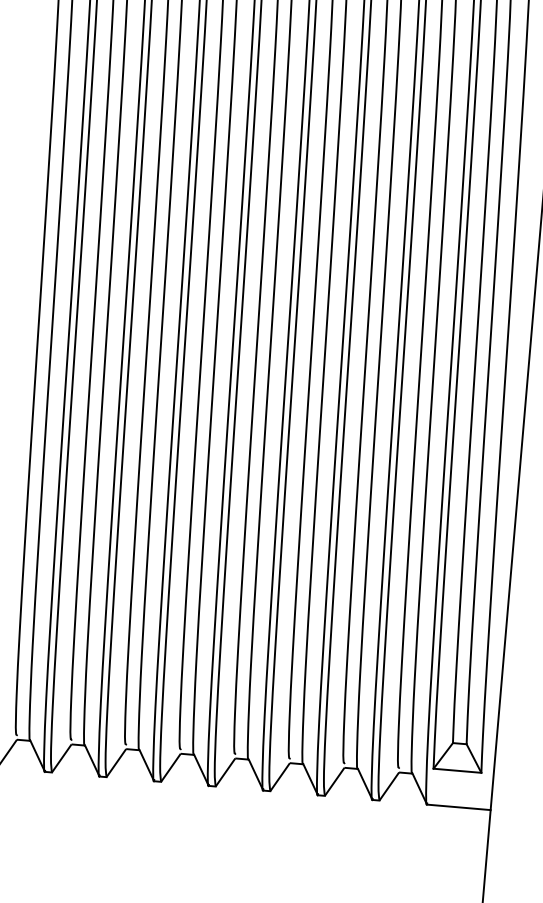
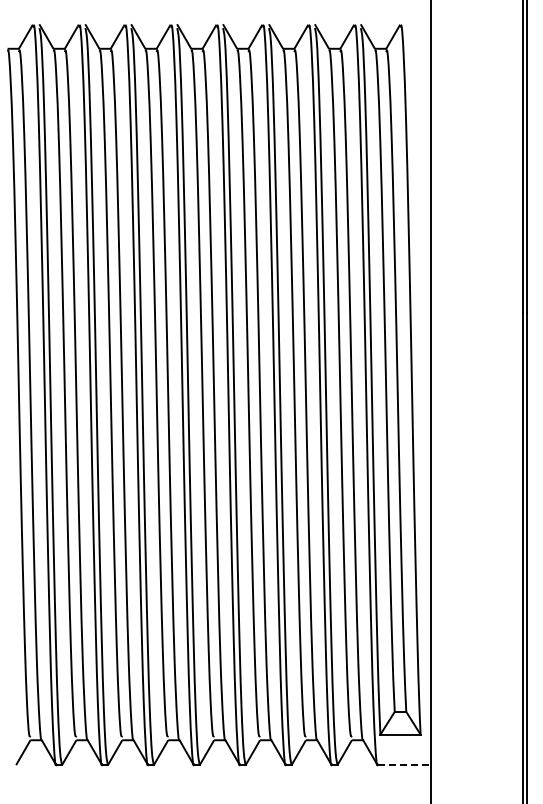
line: (459, 807) -> (404, 765), solid -> dashed

